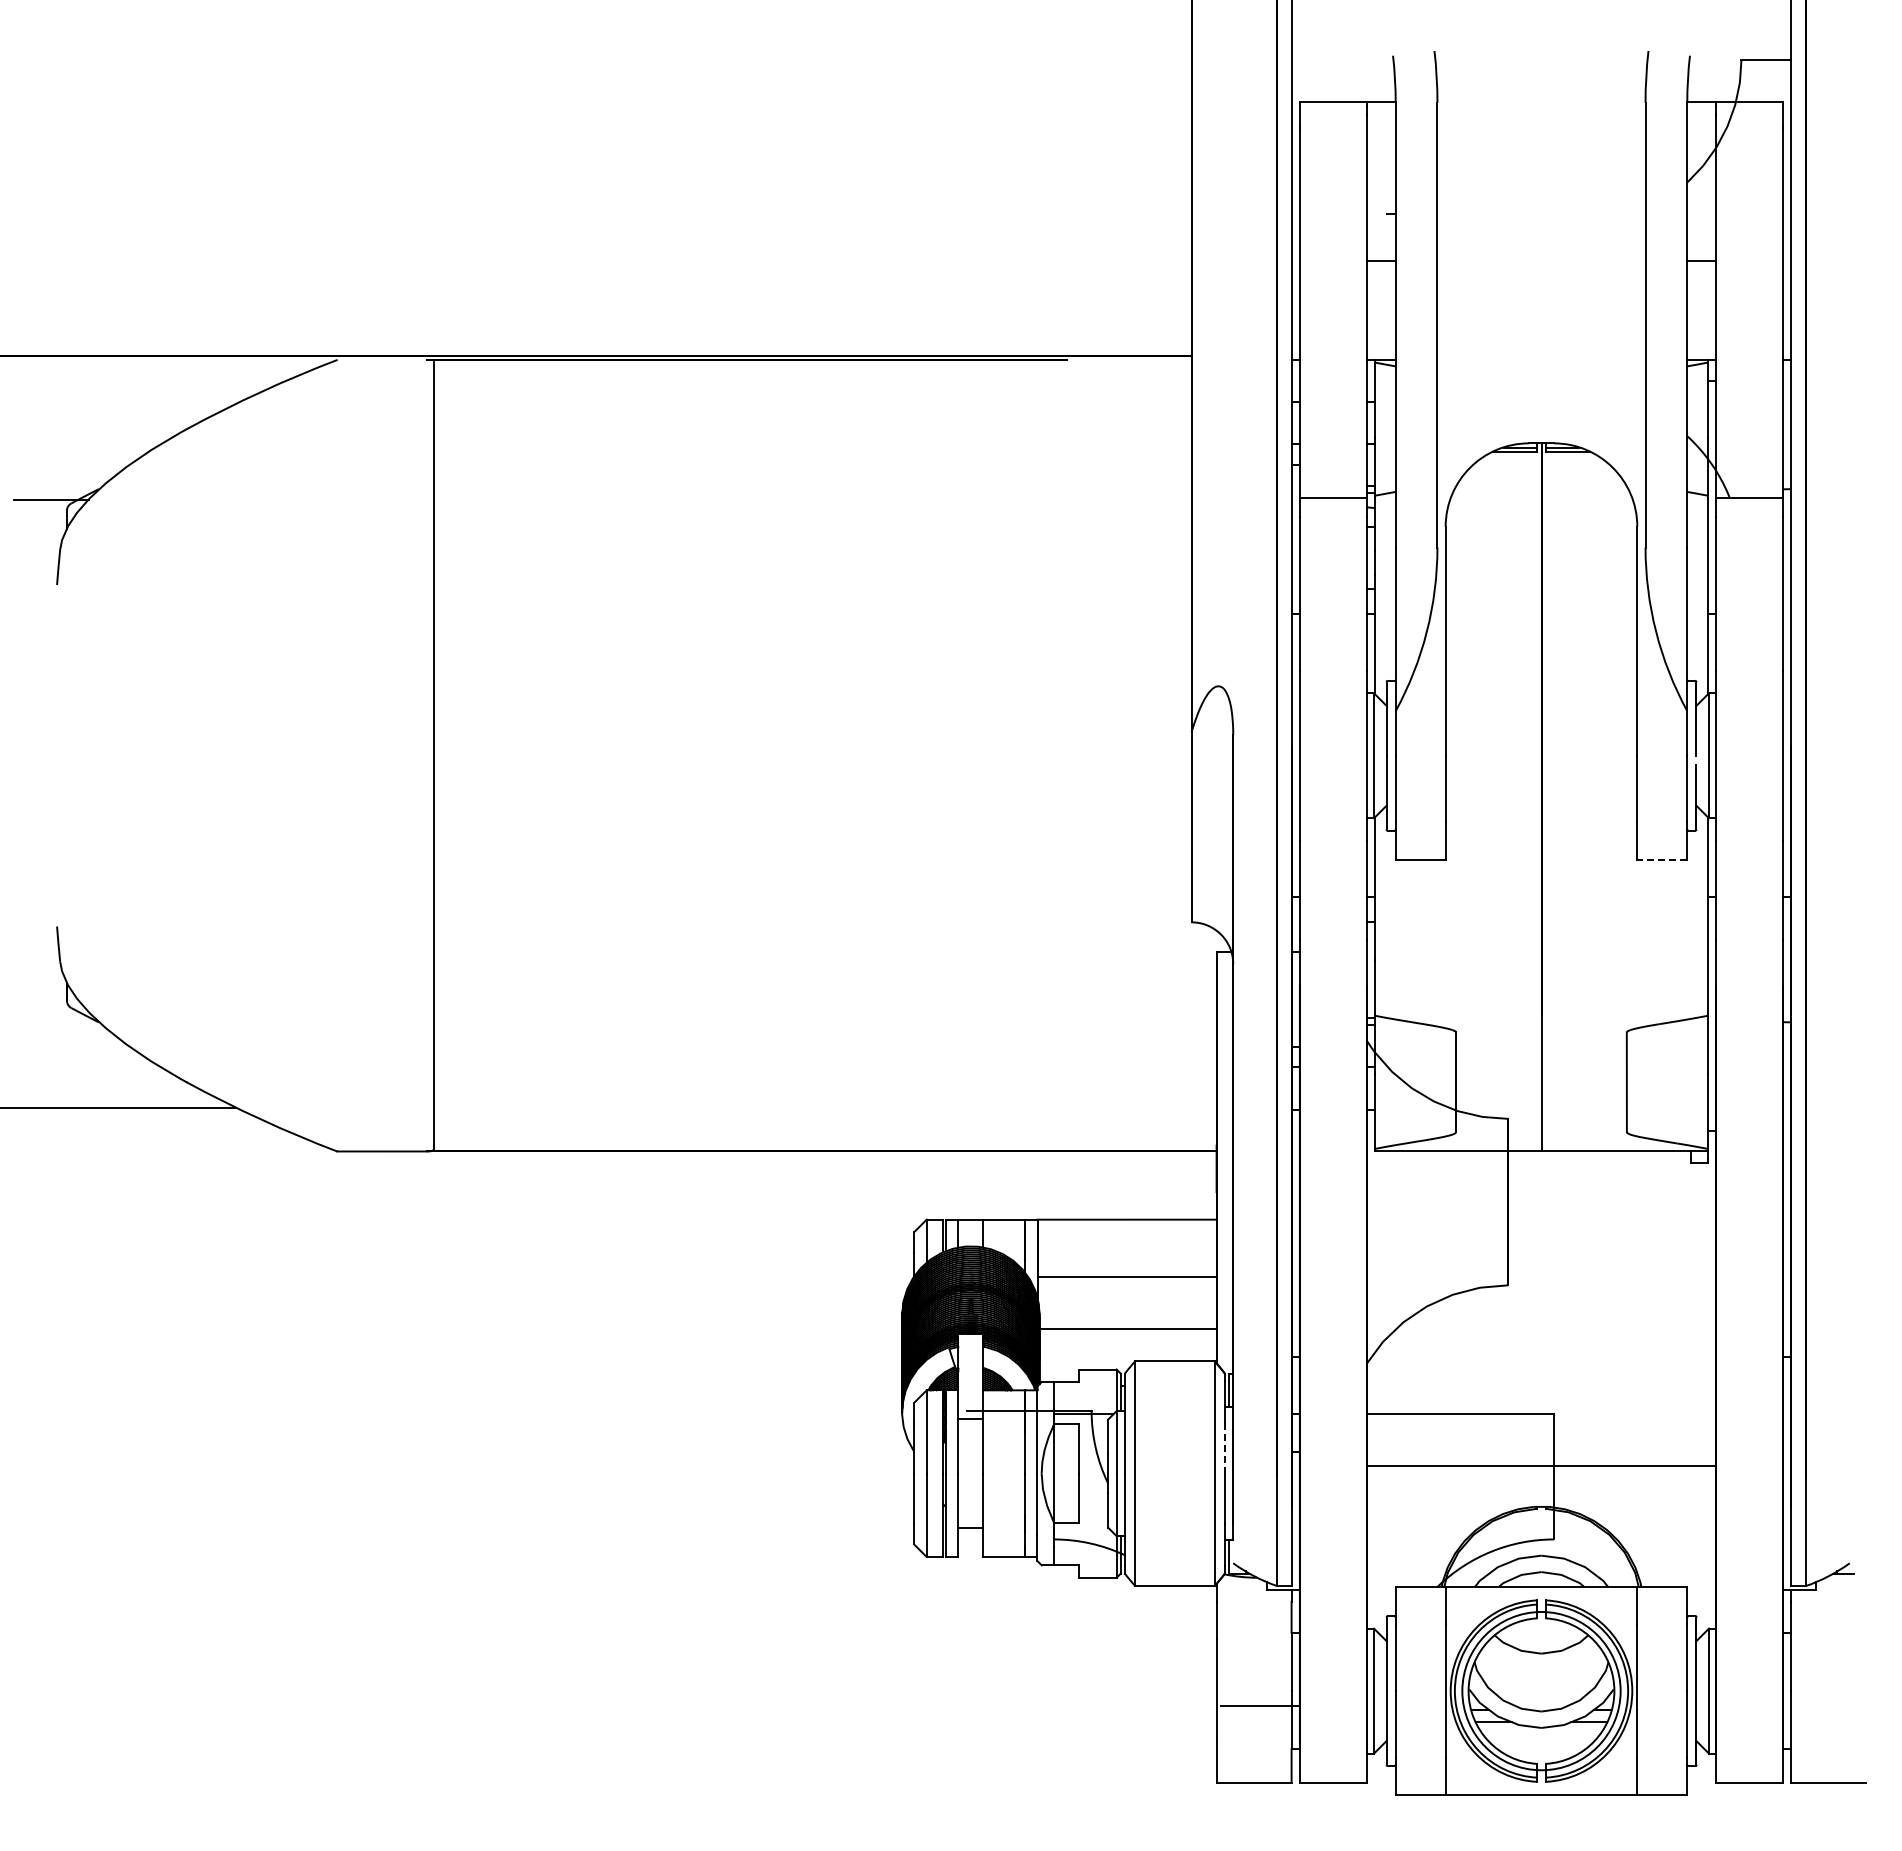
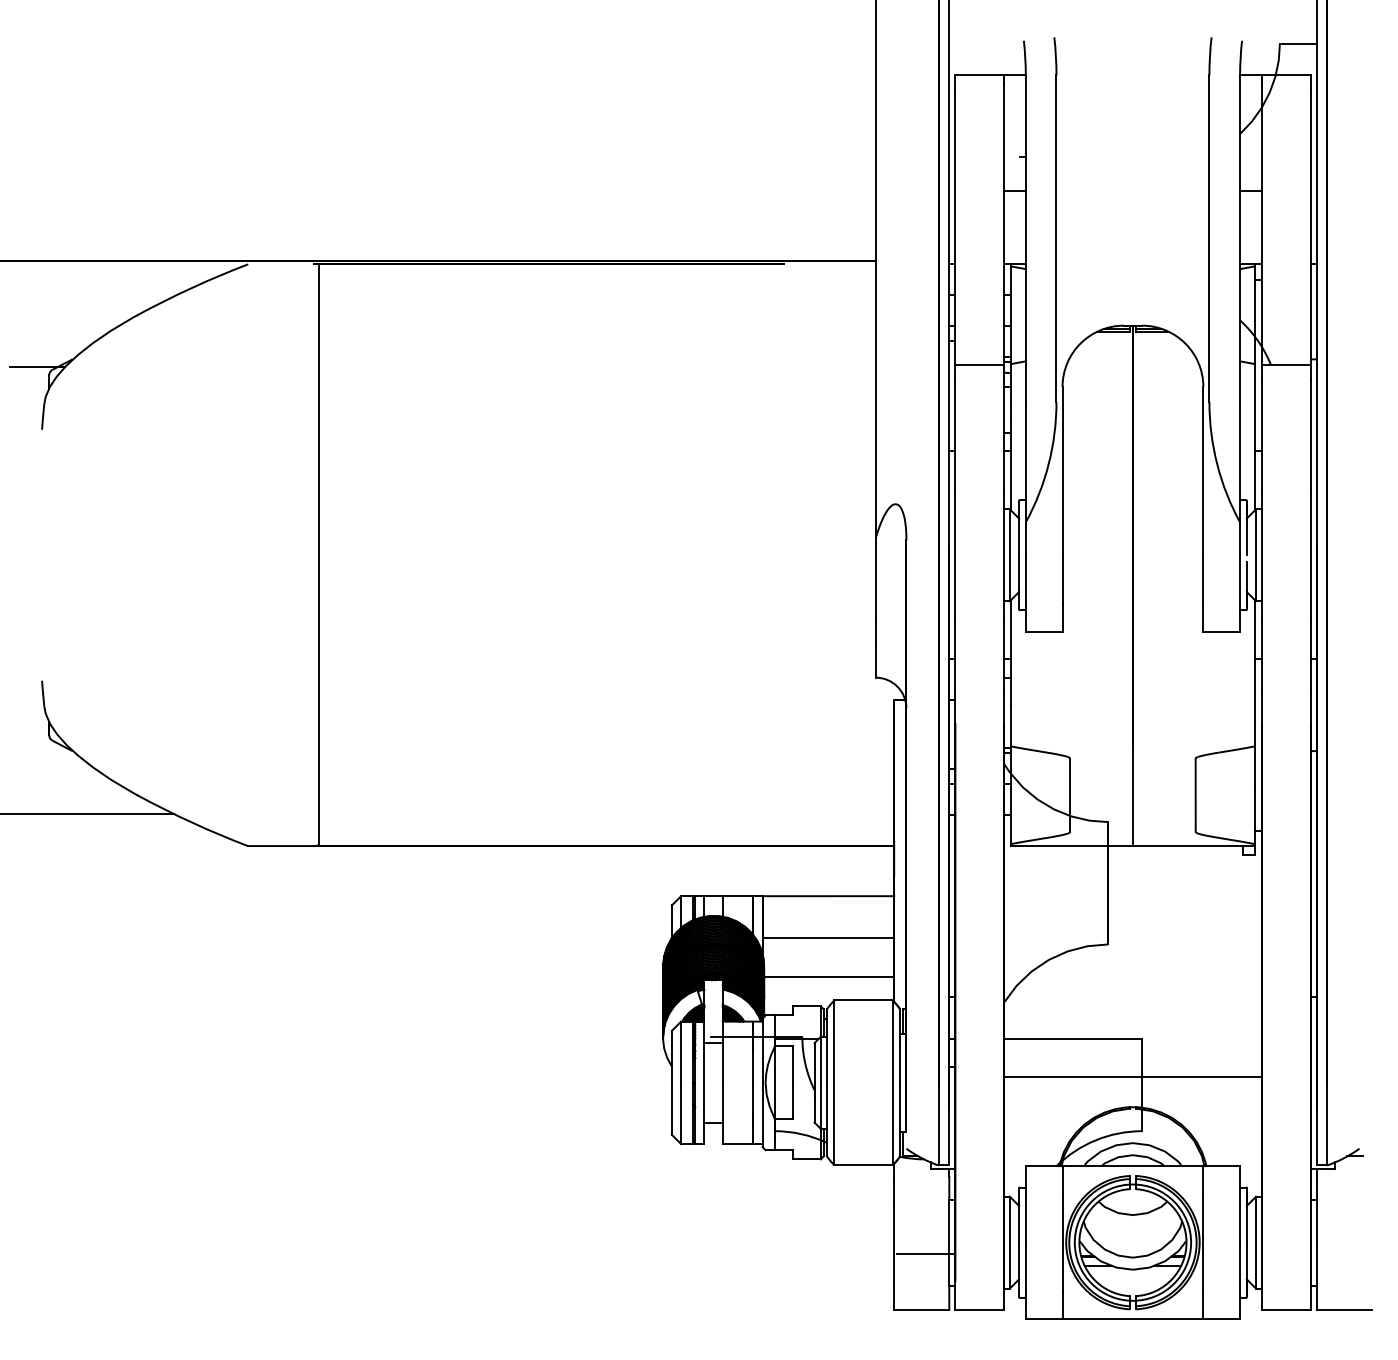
line: (1662, 859) -> (1221, 631), dashed -> solid
line: (1224, 1447) -> (899, 1063), dashed -> solid

